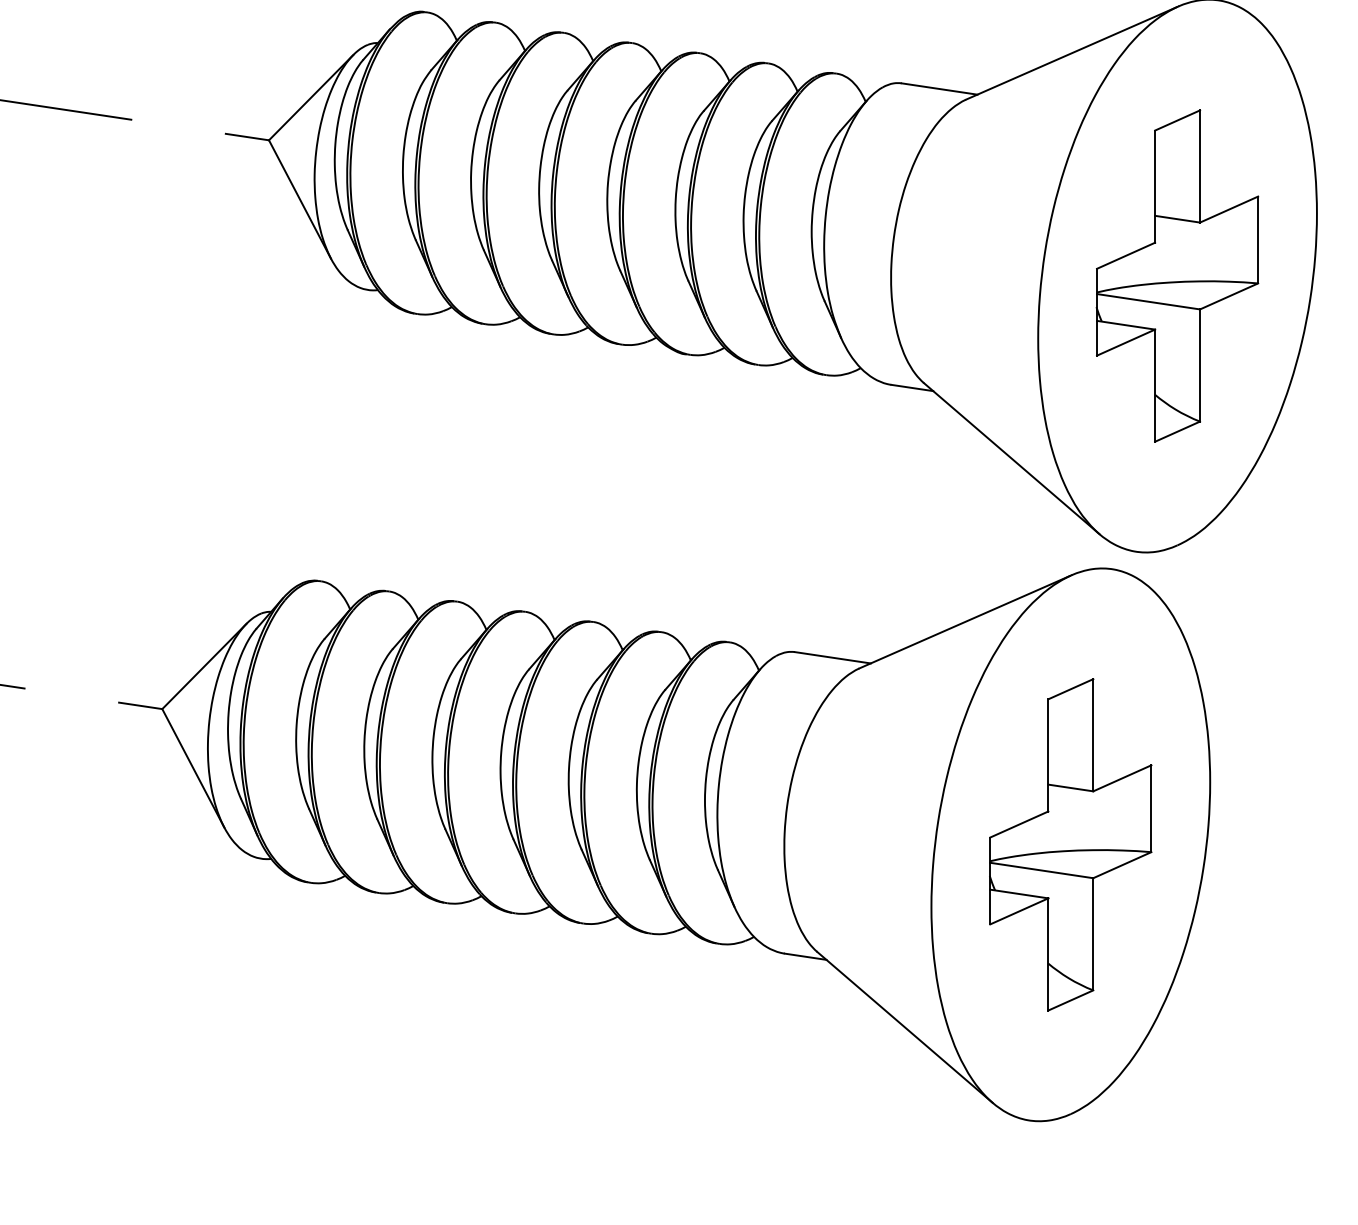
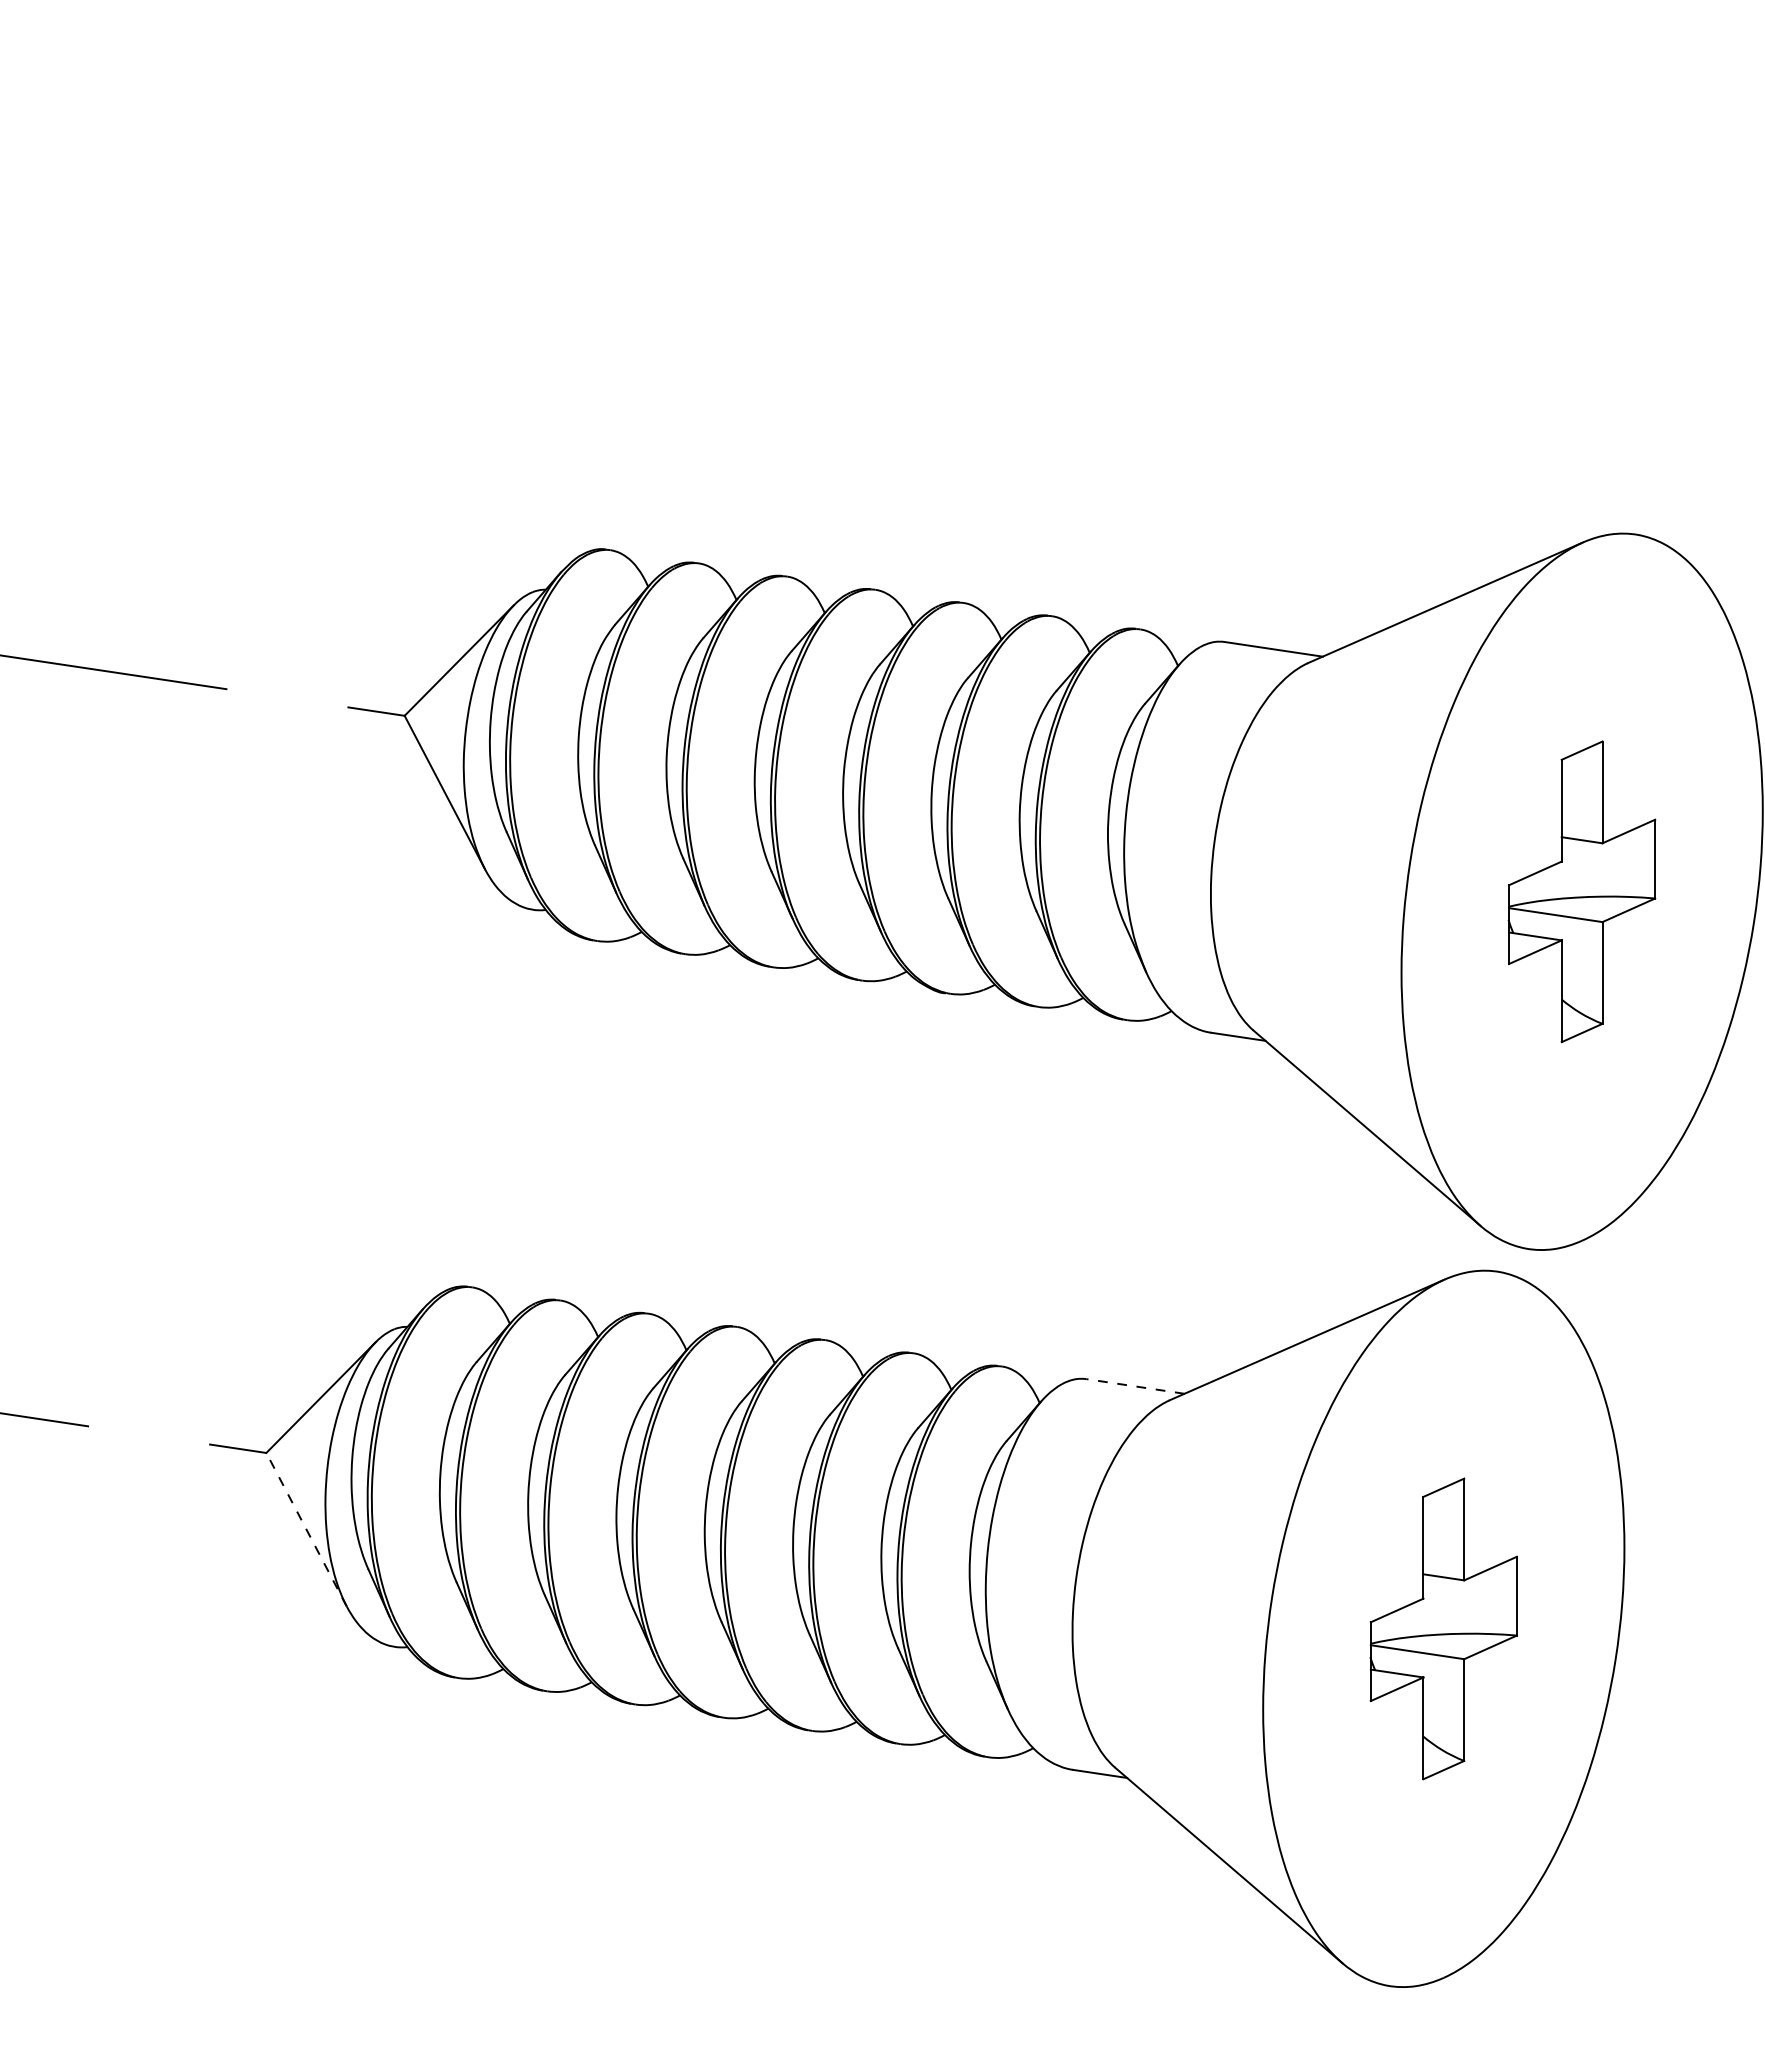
part: (1177, 275) -> (1581, 891), size x0.7
line: (832, 657) -> (1135, 1386), solid -> dashed
line: (193, 768) -> (306, 1529), solid -> dashed
part: (1070, 844) -> (1443, 1628), size x0.7

